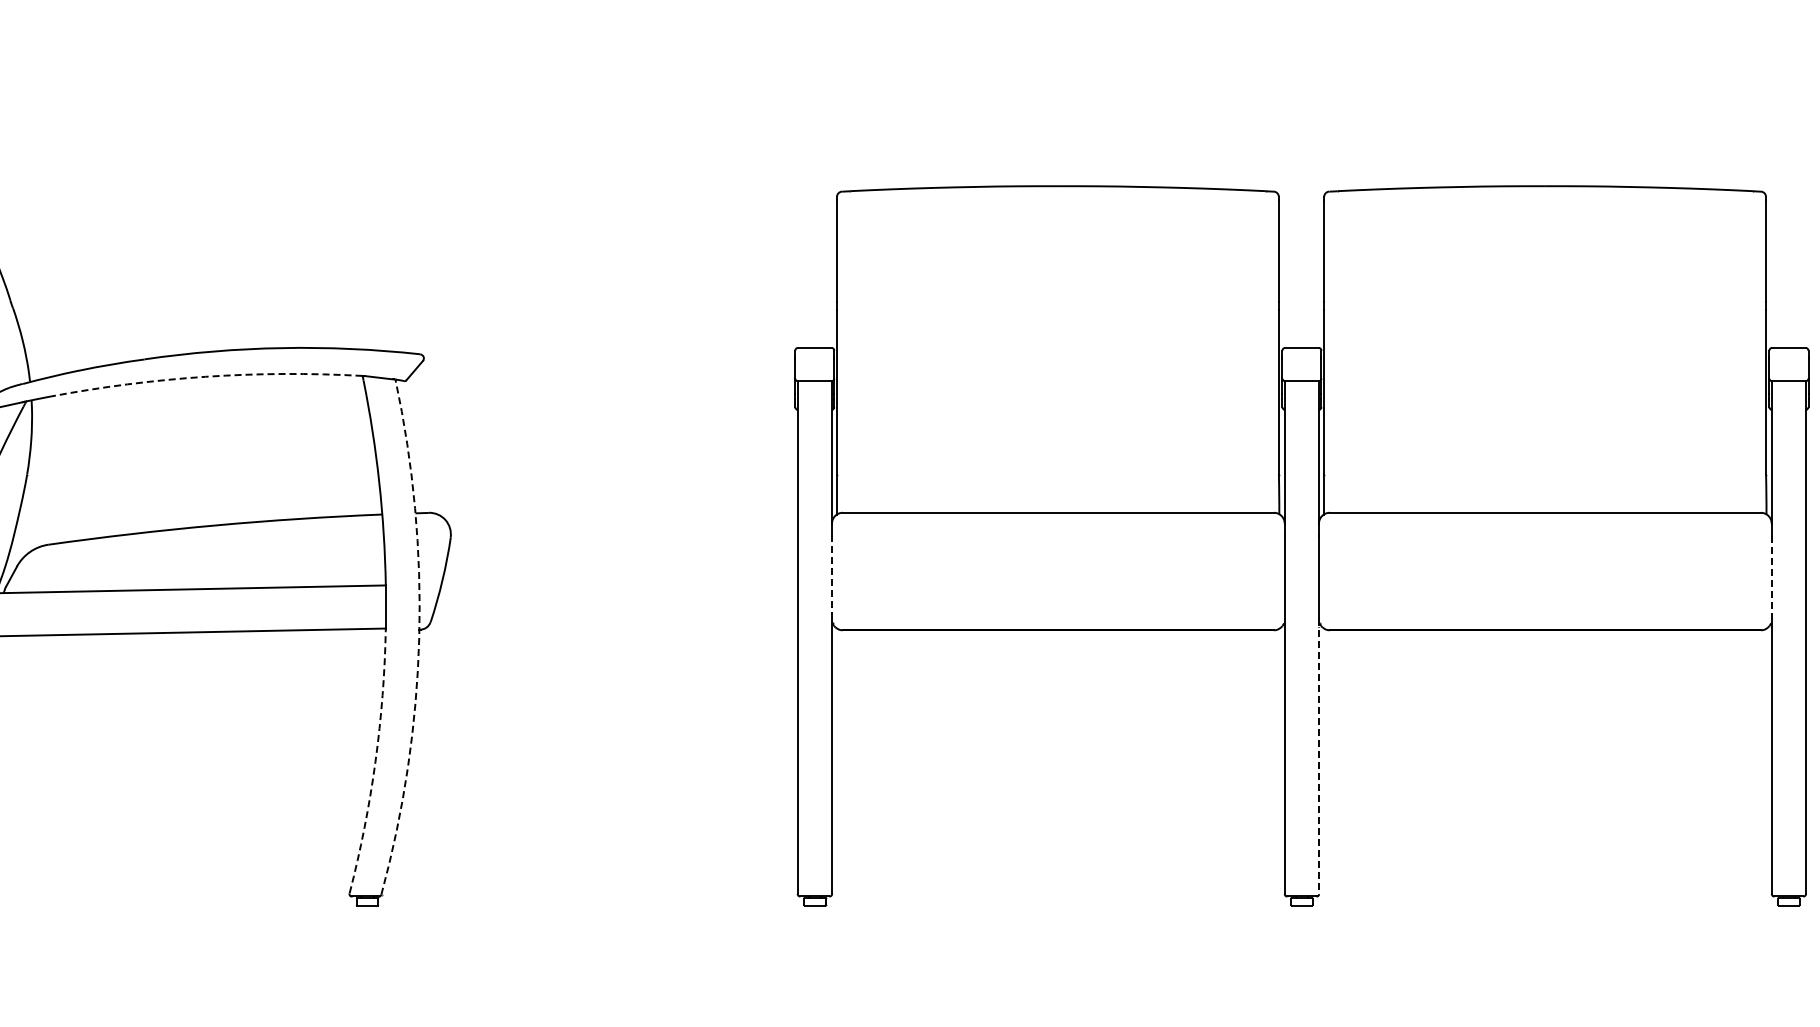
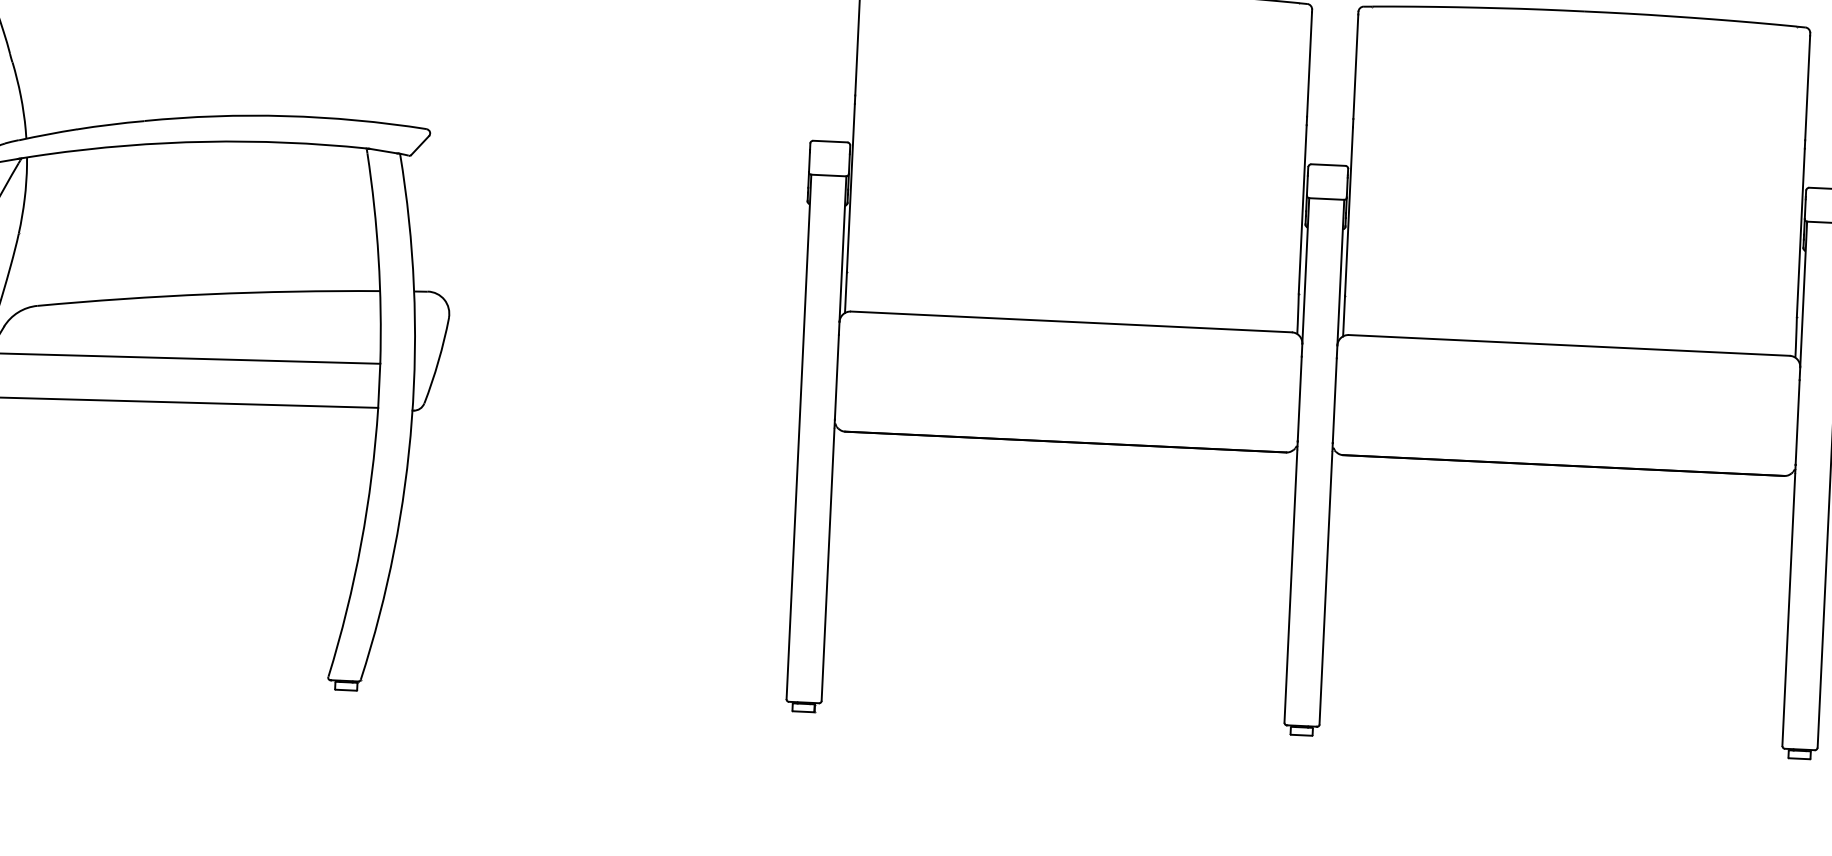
arc: (205, 376) -> (205, 141), dashed -> solid
line: (832, 576) -> (837, 376), dashed -> solid
line: (1771, 577) -> (1797, 422), dashed -> solid
arc: (419, 638) -> (412, 419), dashed -> solid
line: (1318, 756) -> (1325, 583), dashed -> solid
arc: (375, 761) -> (361, 543), dashed -> solid

